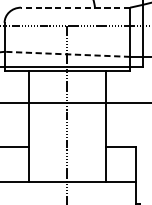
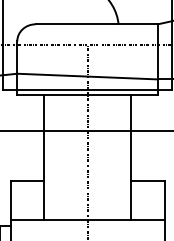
line: (75, 7) -> (96, 24), dashed -> solid
line: (67, 54) -> (87, 76), dashed -> solid

